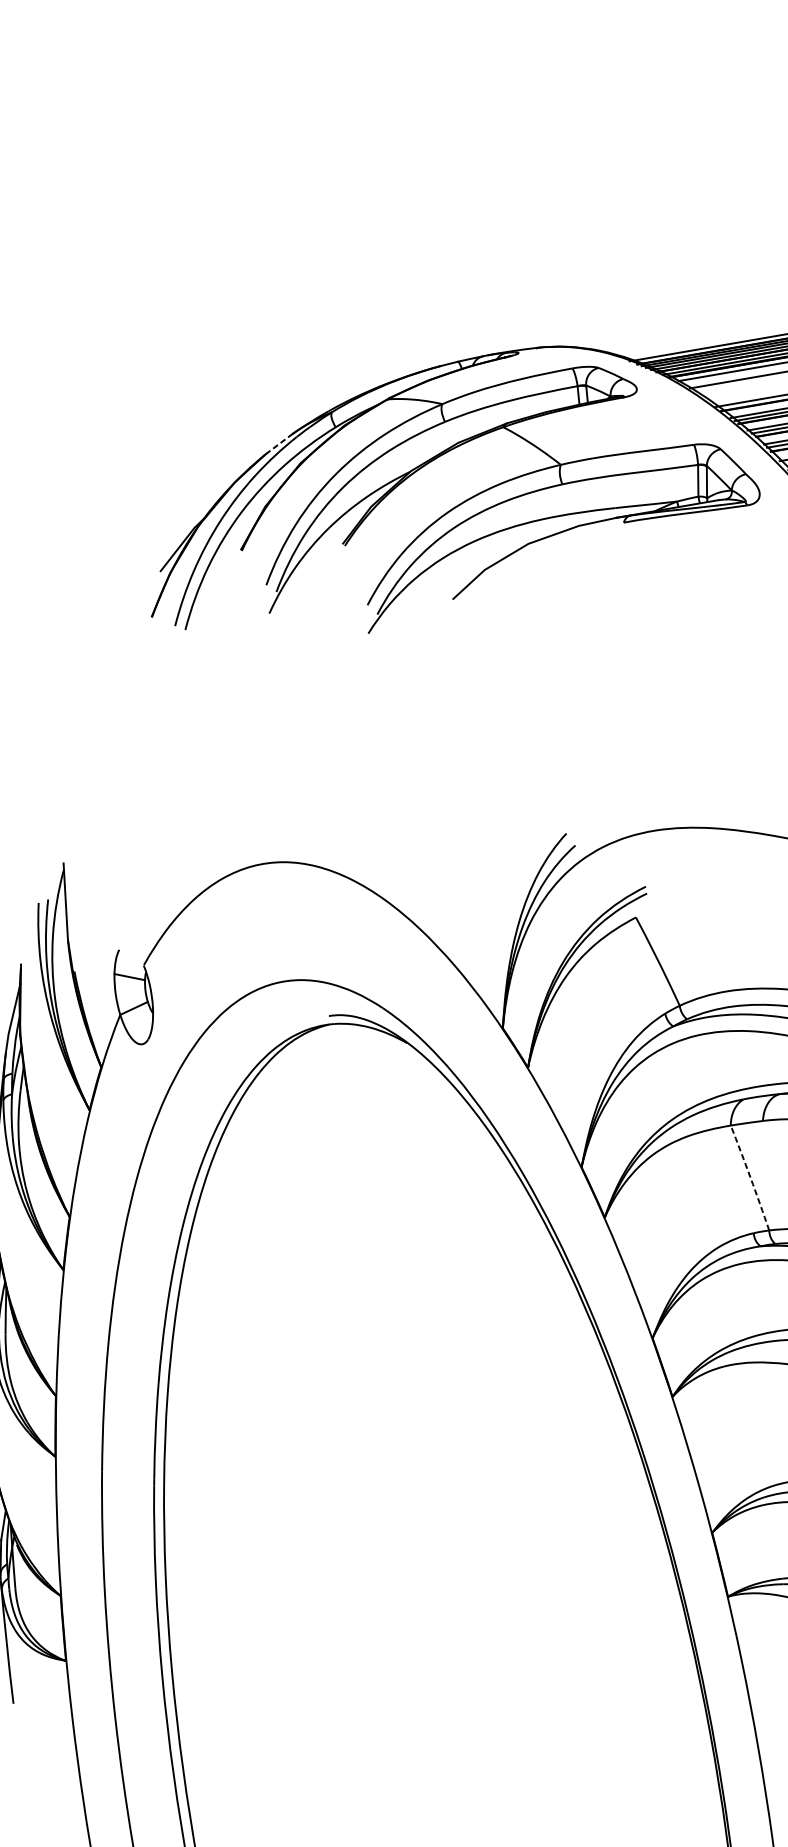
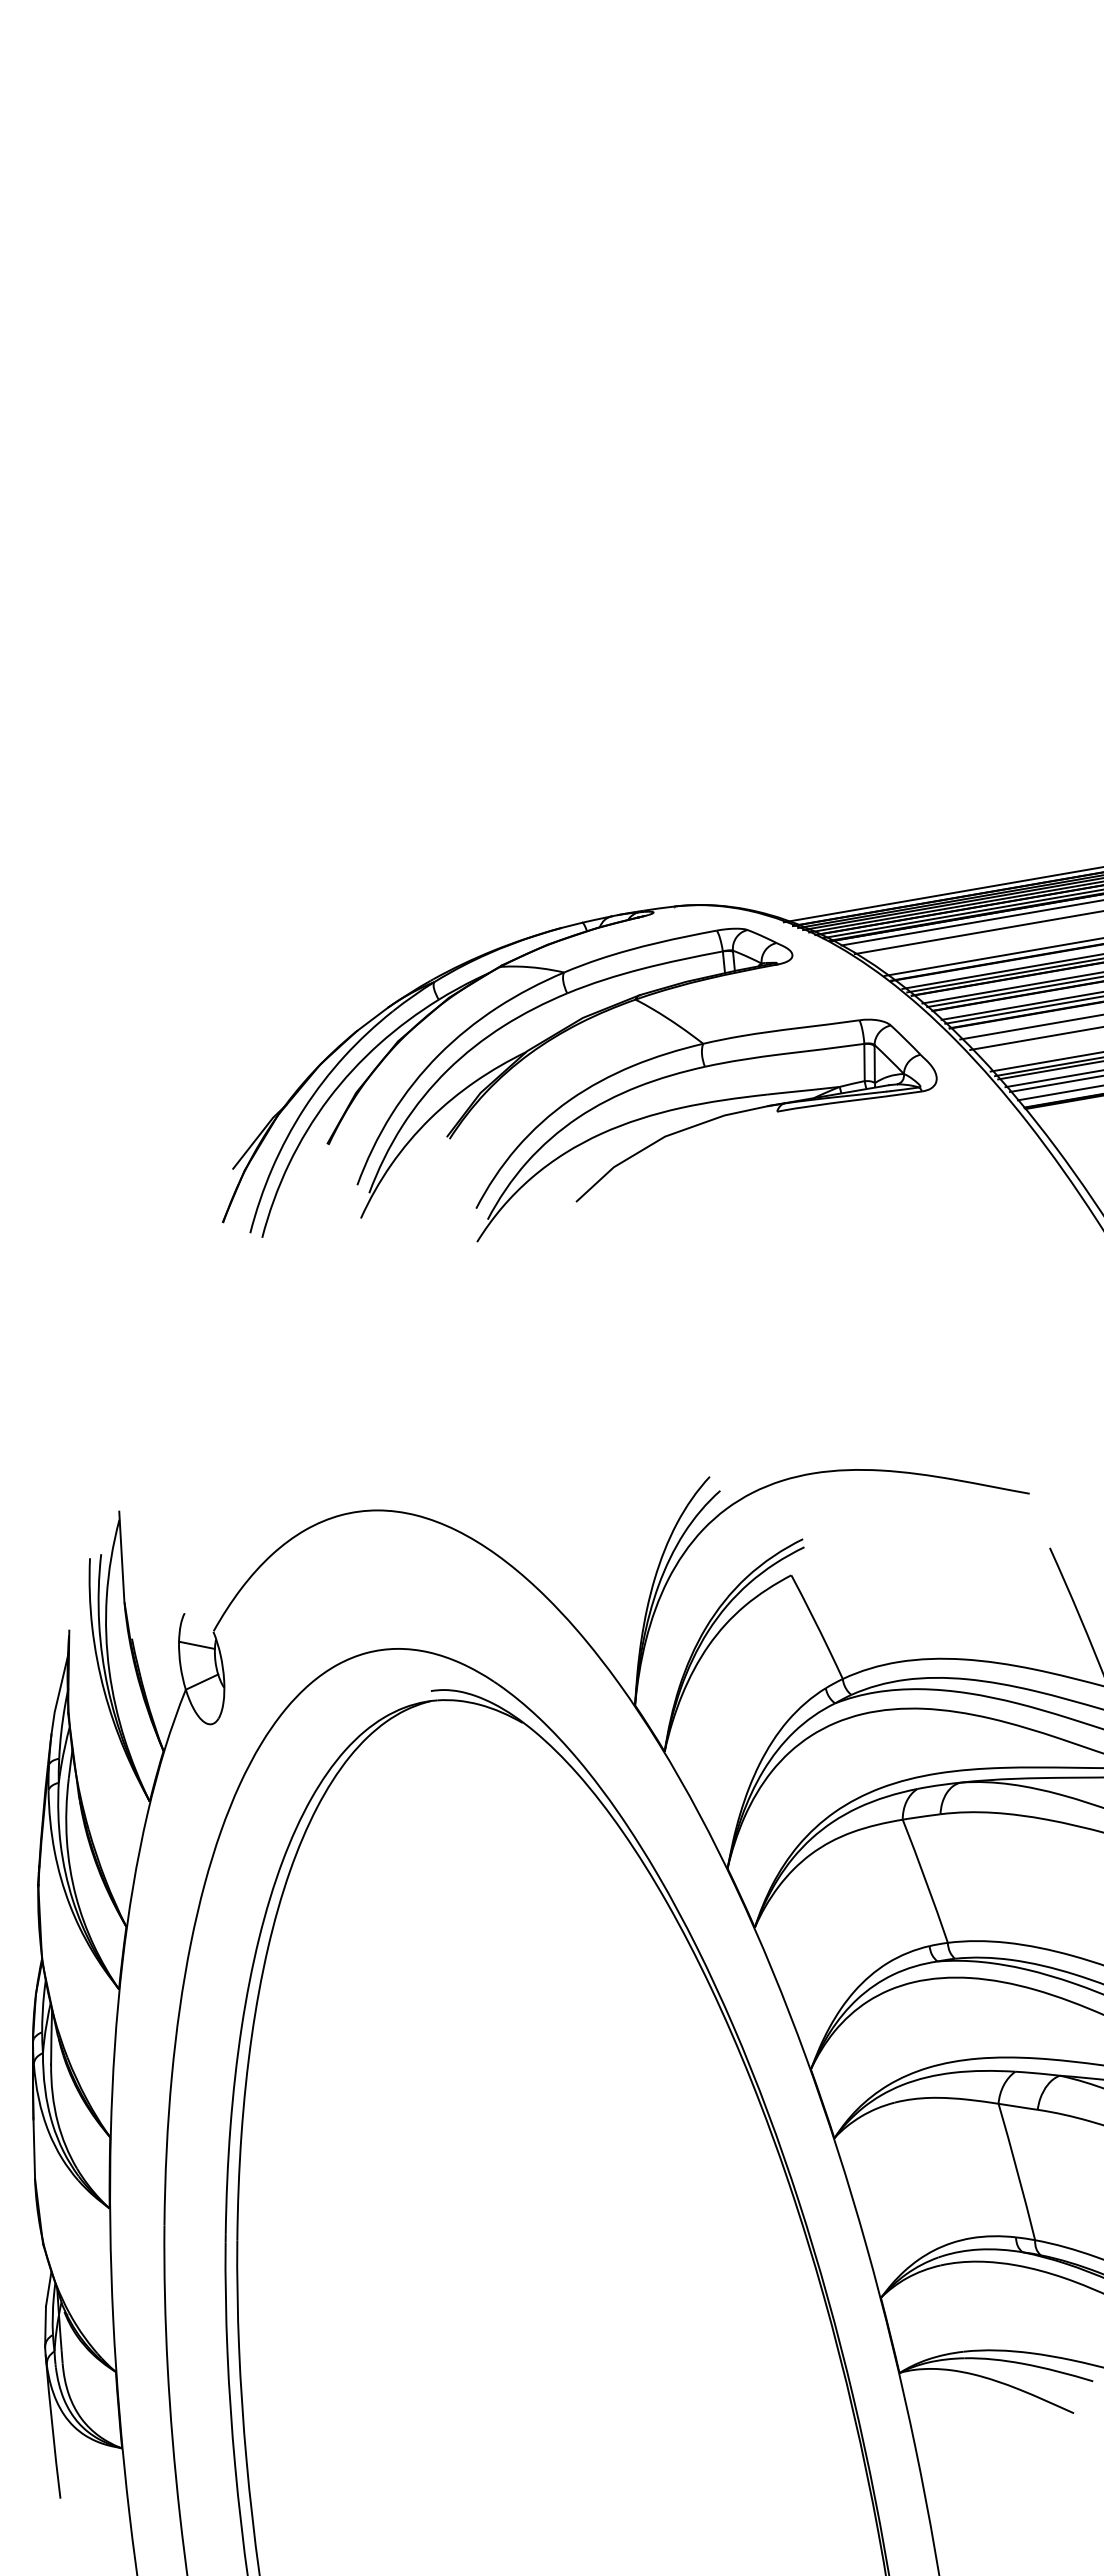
line: (279, 444) -> (372, 1019), dashed -> solid
arc: (750, 1178) -> (925, 1881), dashed -> solid

